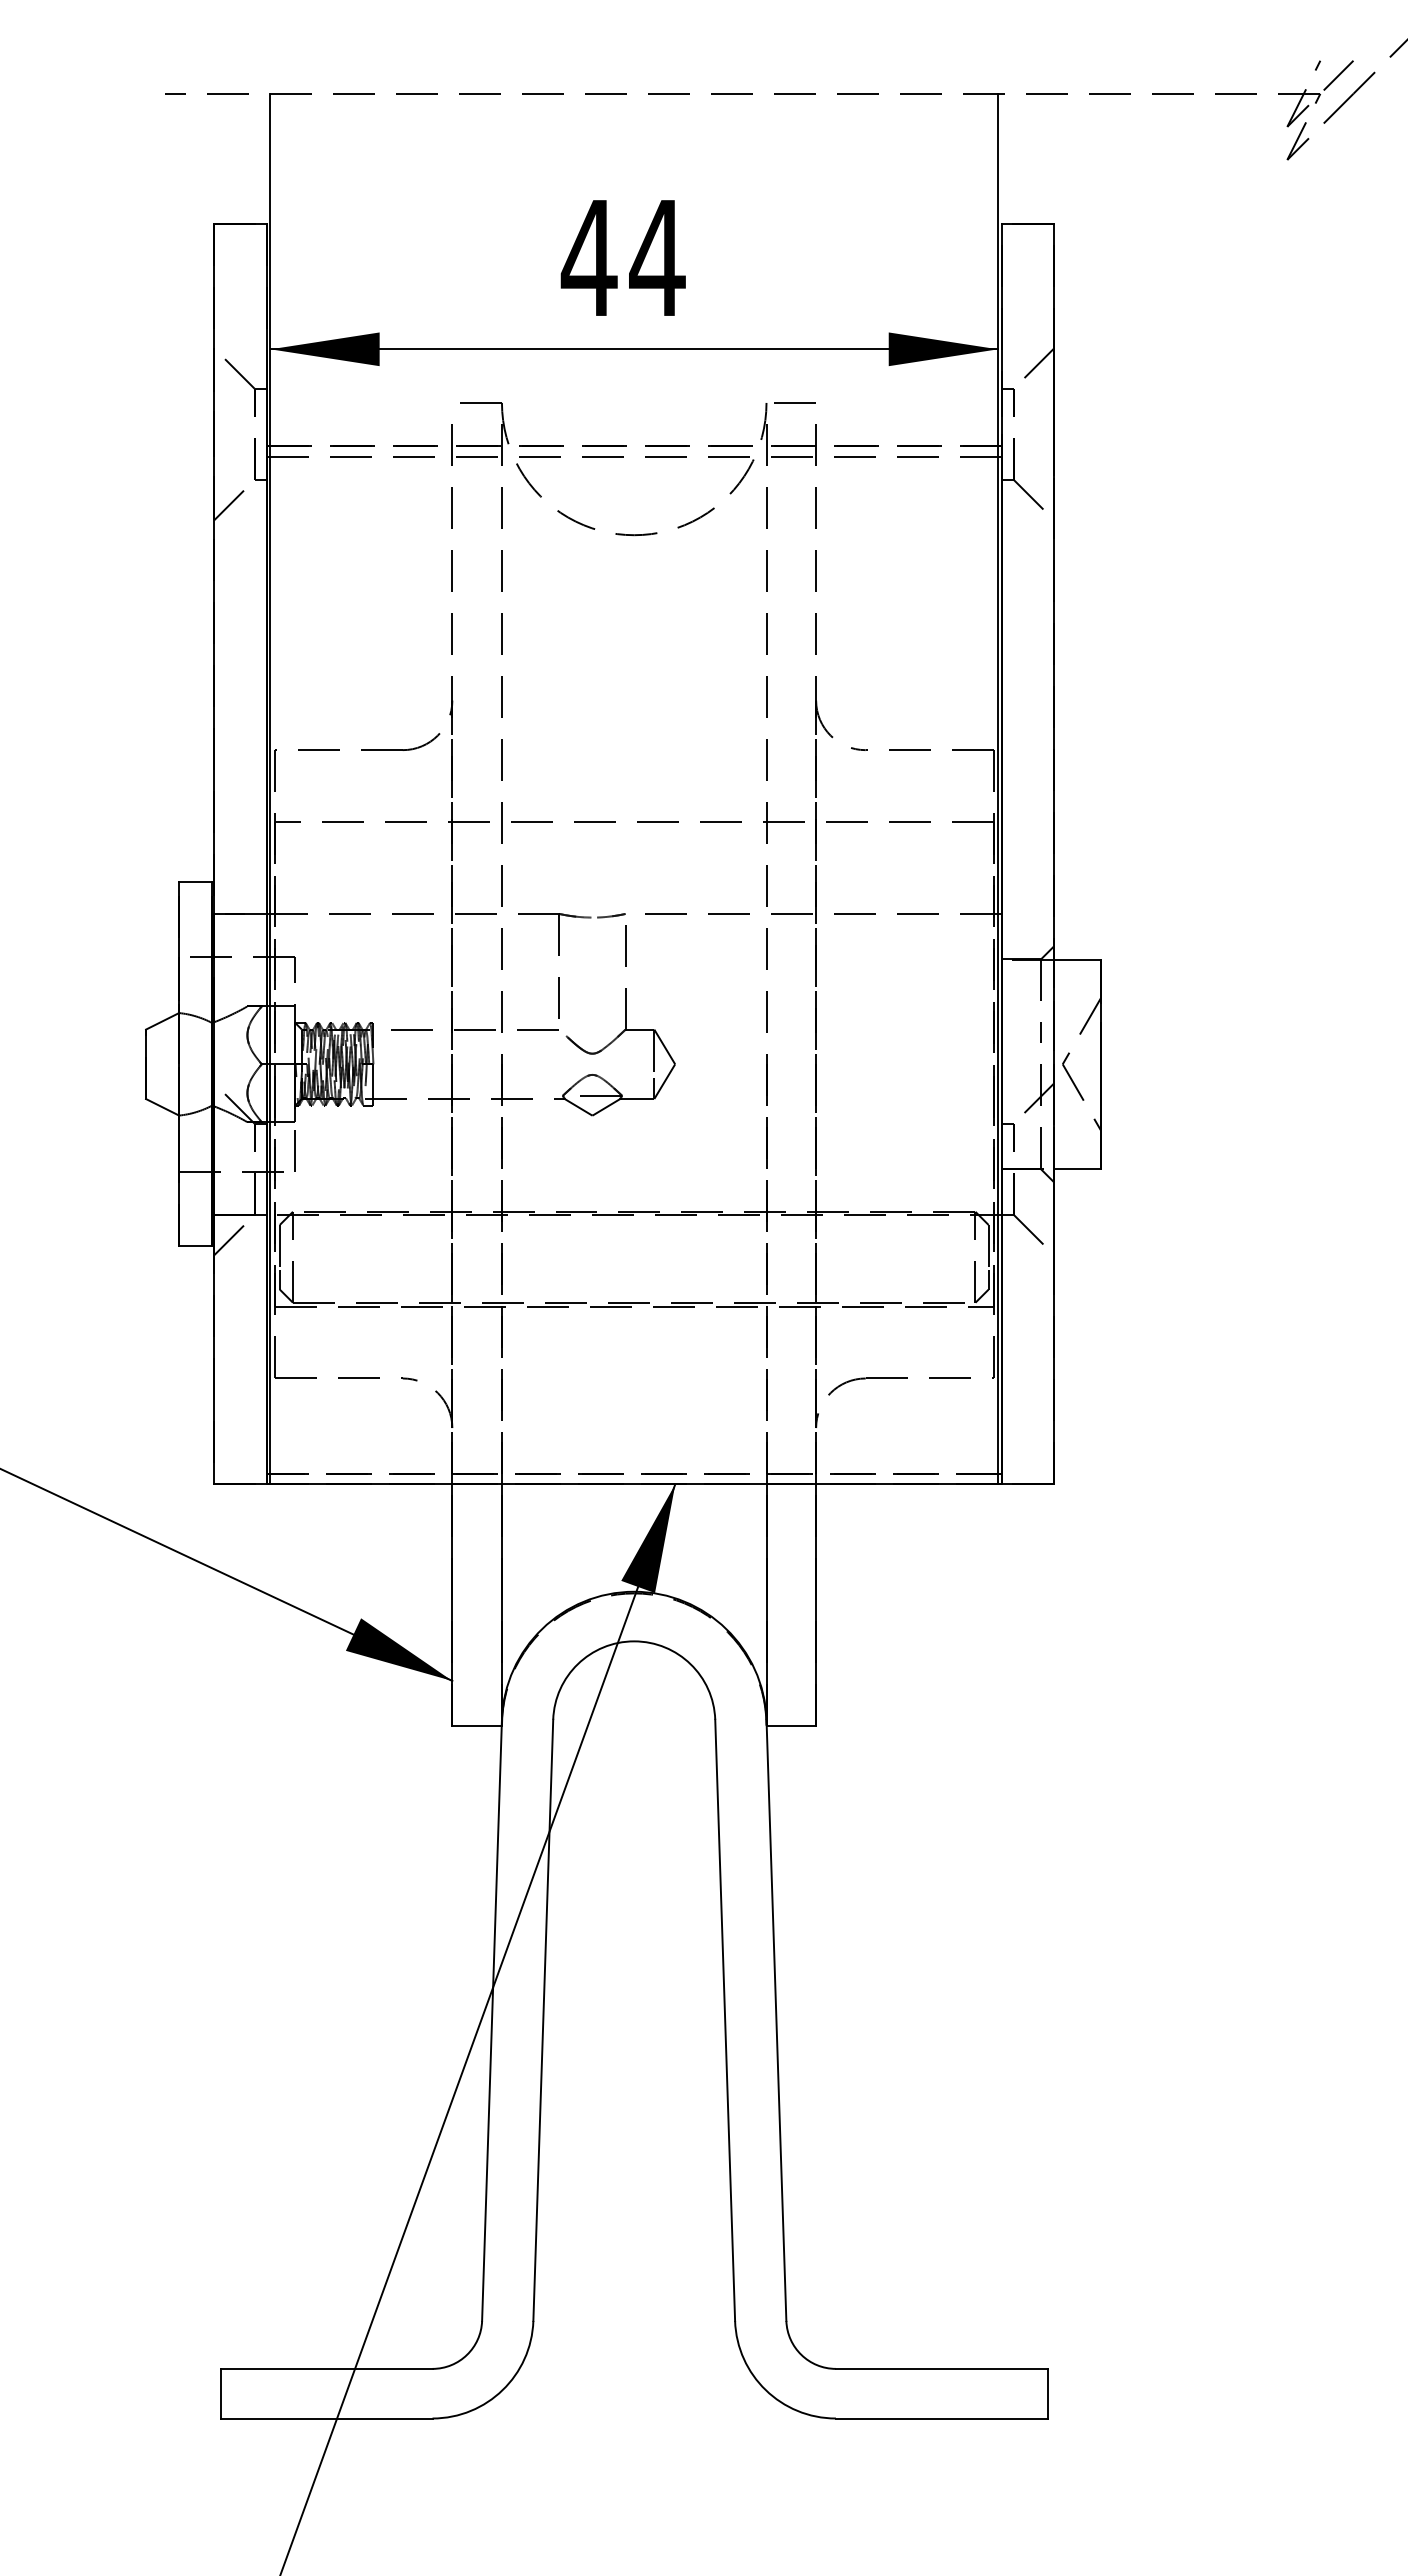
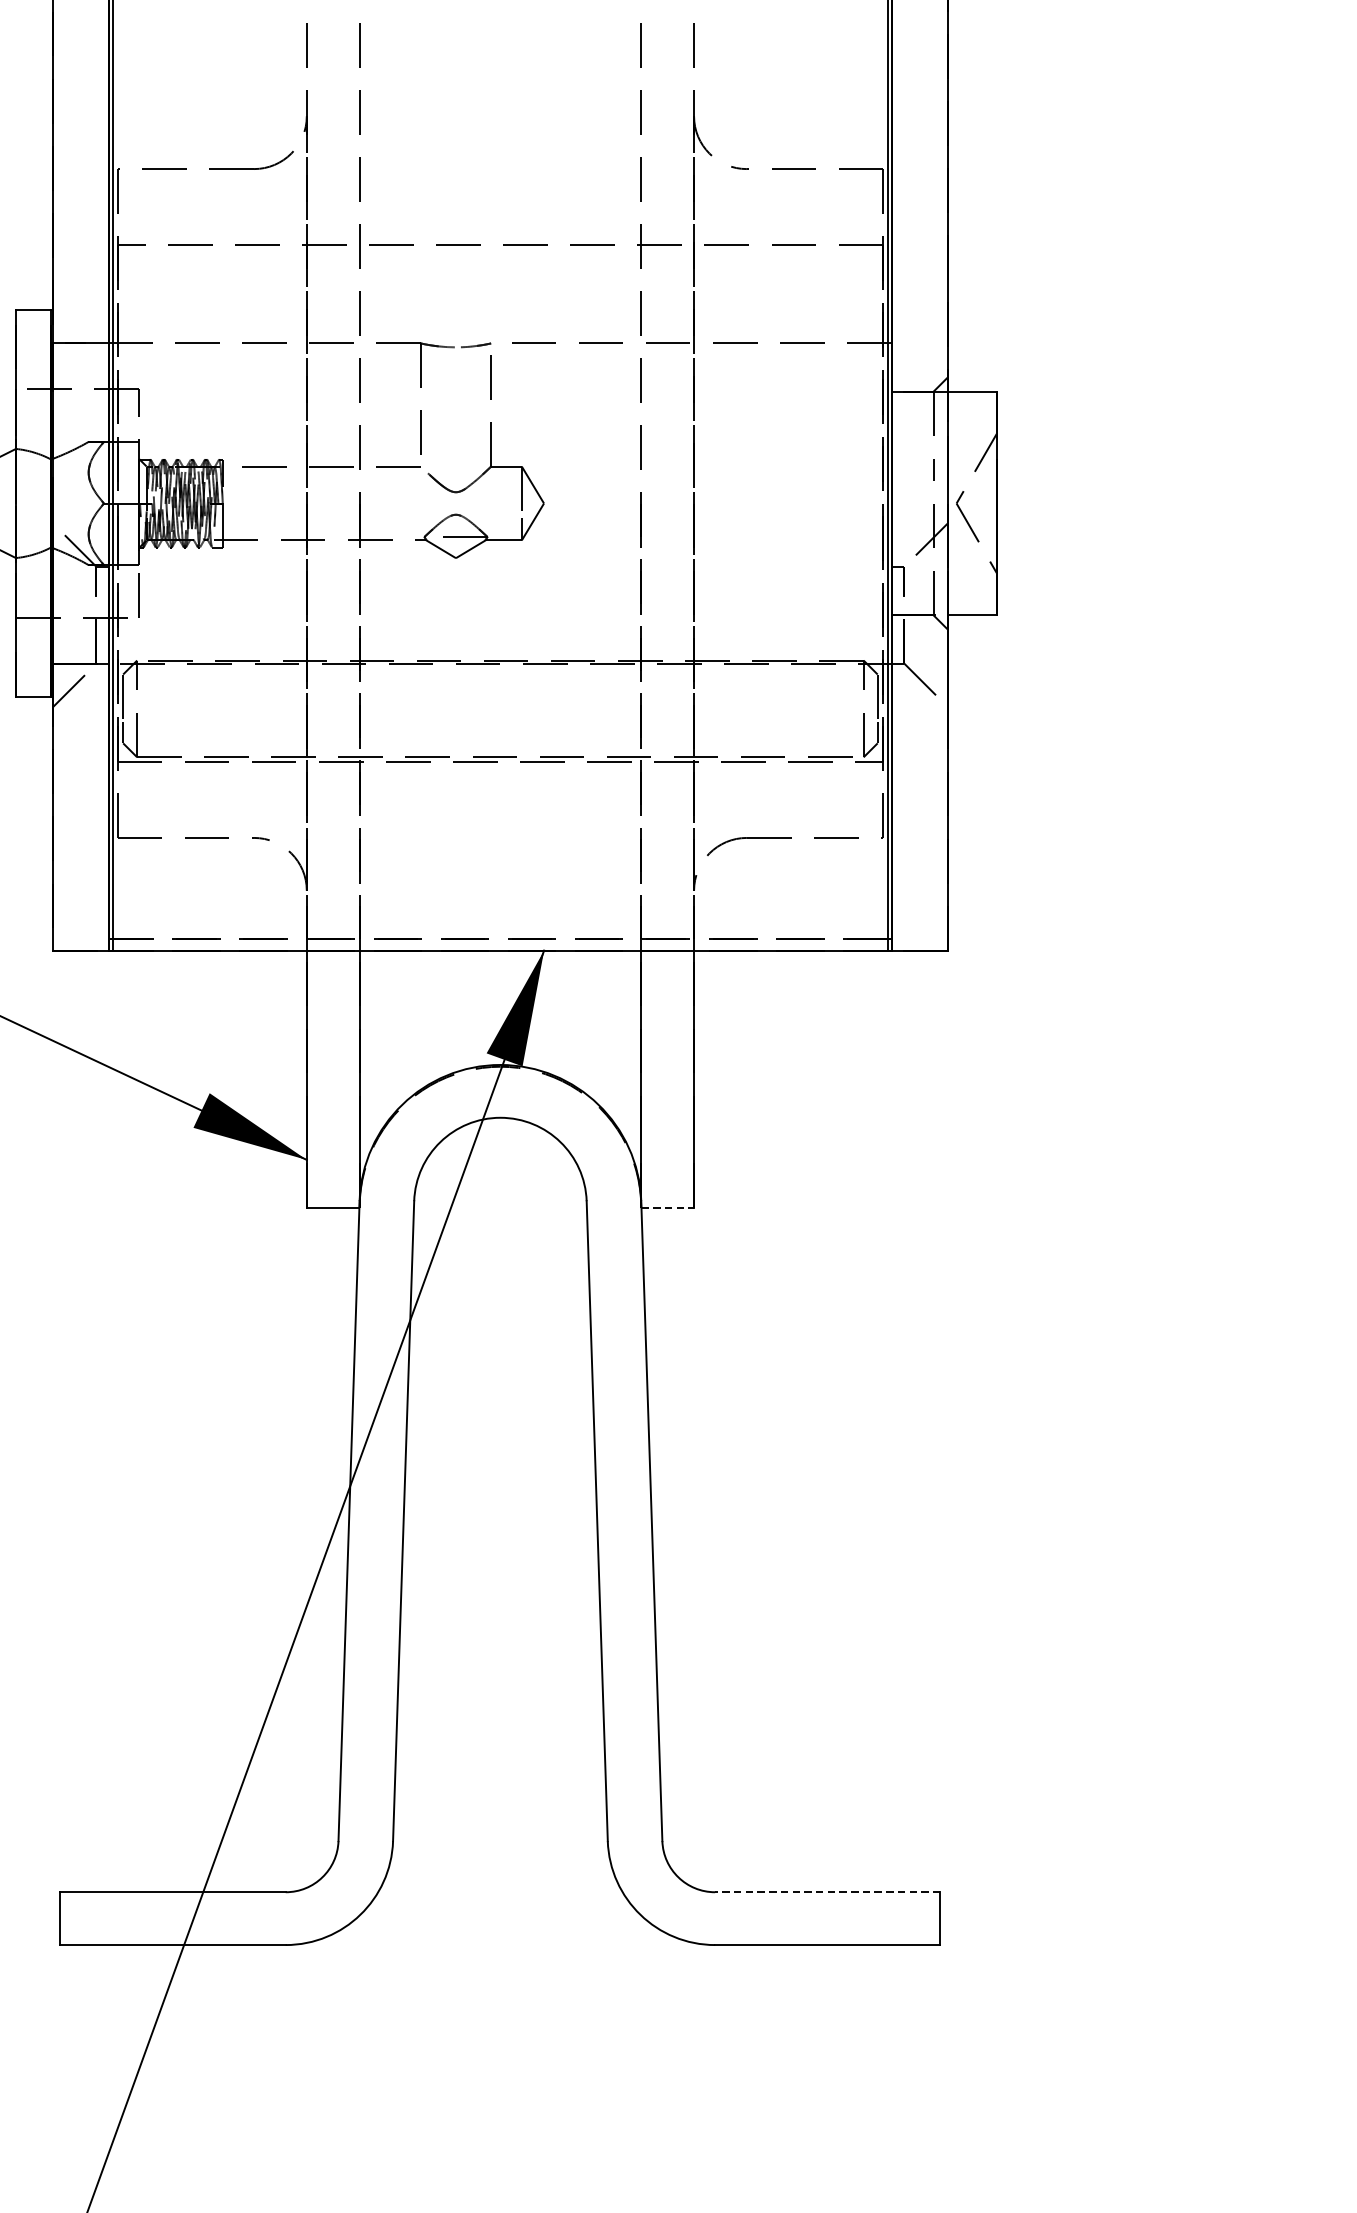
line: (791, 1725) -> (667, 1207), solid -> dashed
line: (941, 2368) -> (827, 1891), solid -> dashed

